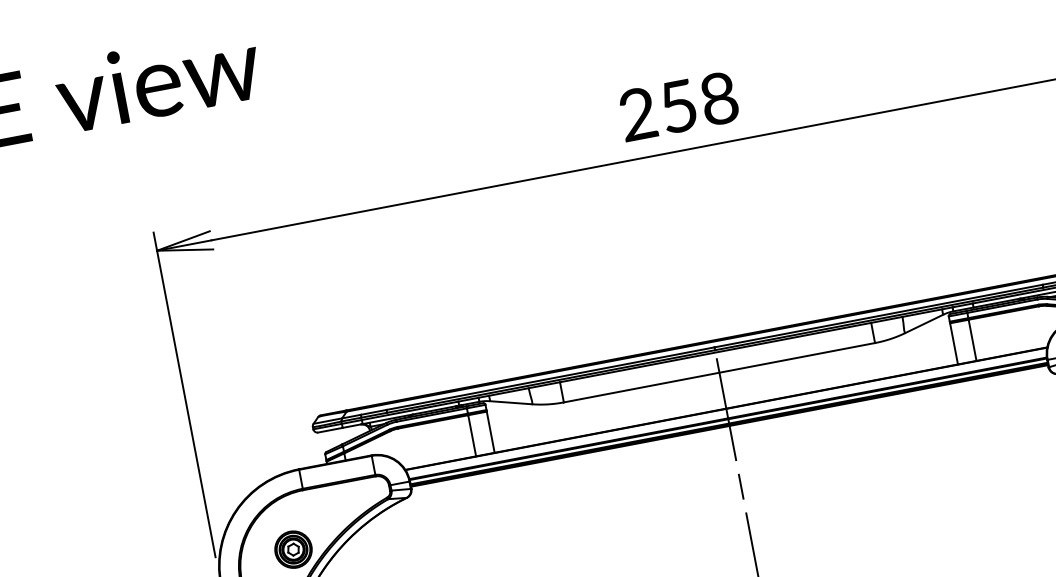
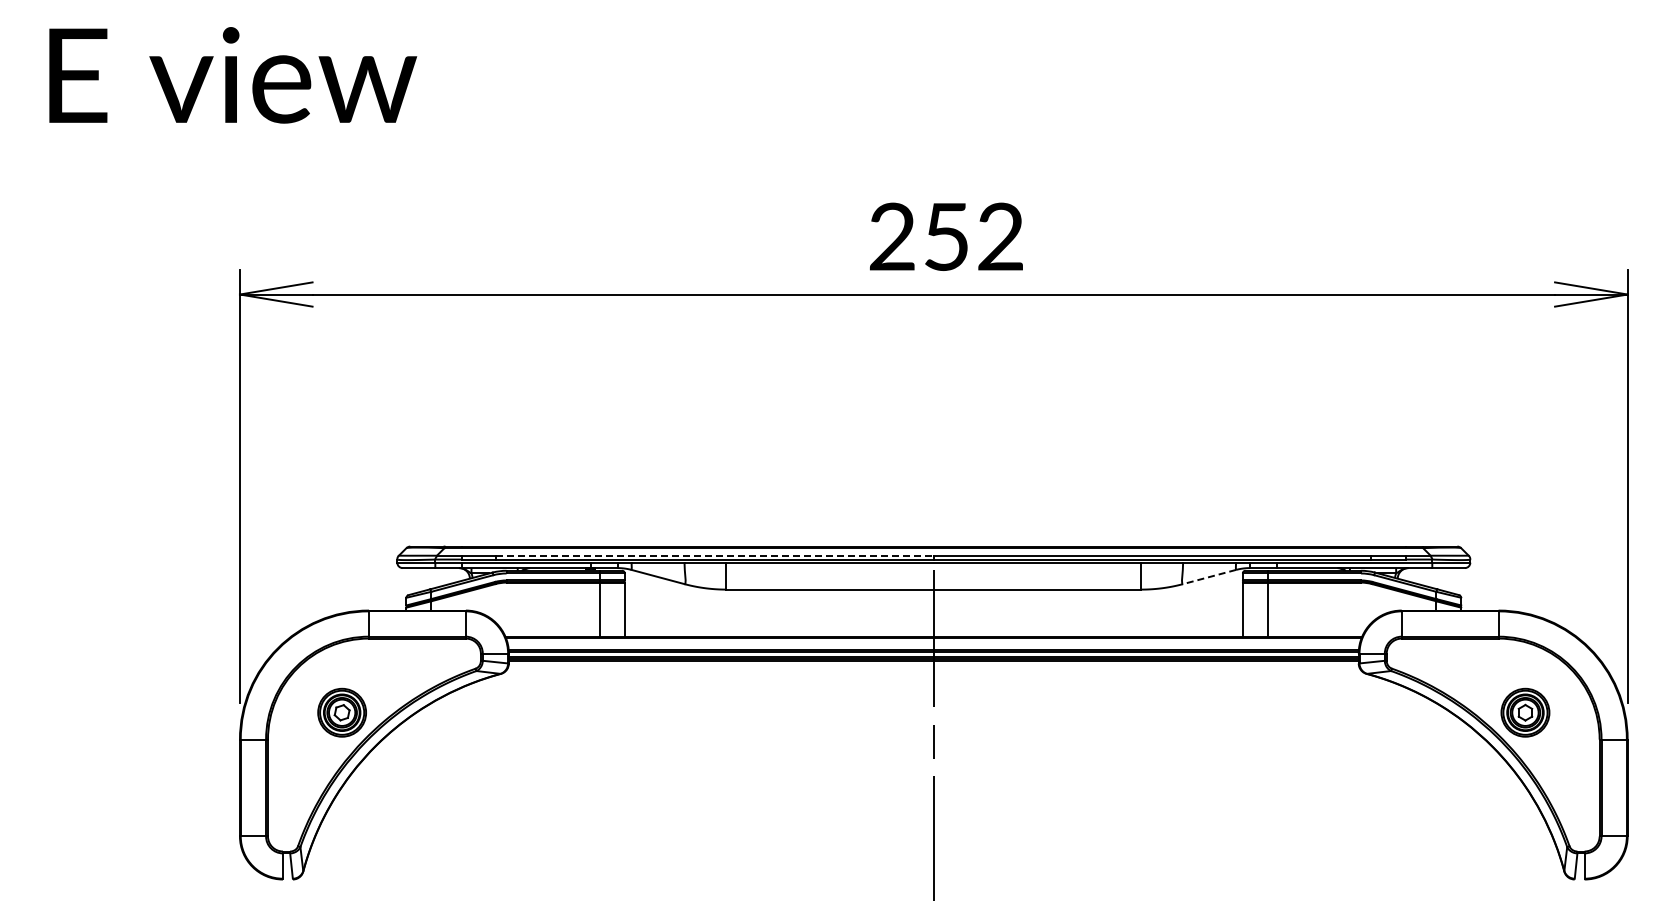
text: (718, 98) -> (1000, 236), 258 -> 252
line: (924, 324) -> (1209, 577), solid -> dashed
line: (550, 378) -> (715, 555), solid -> dashed

